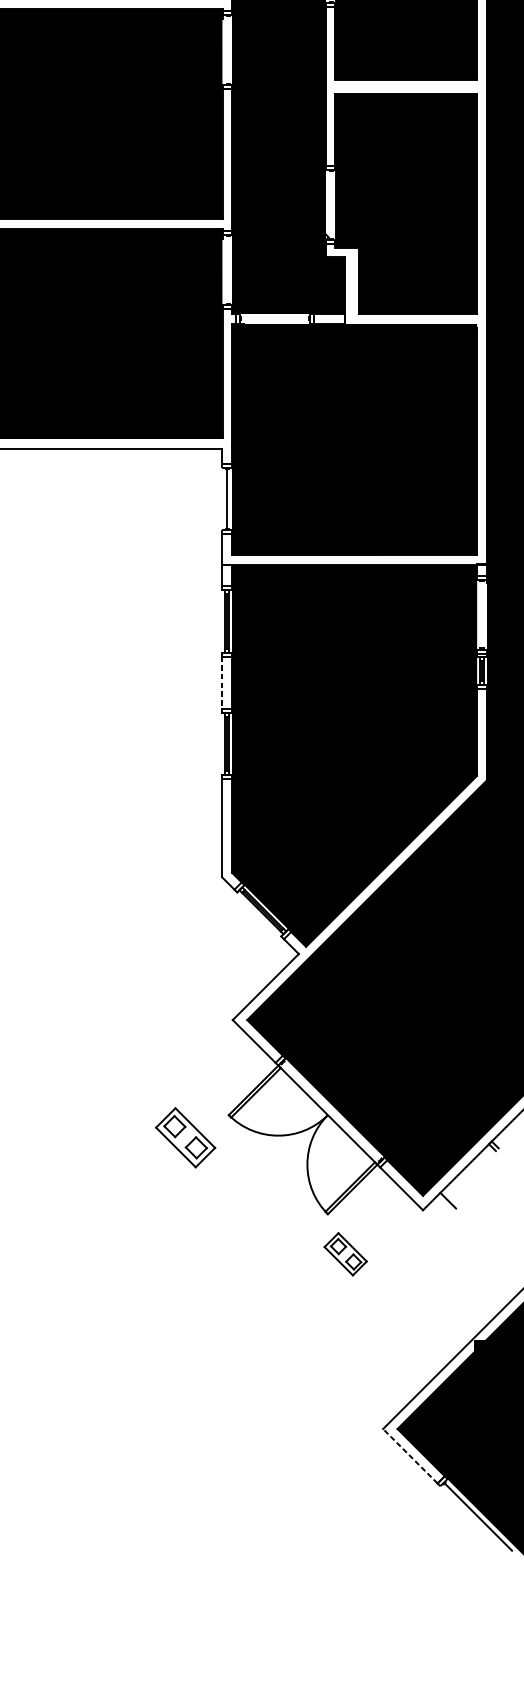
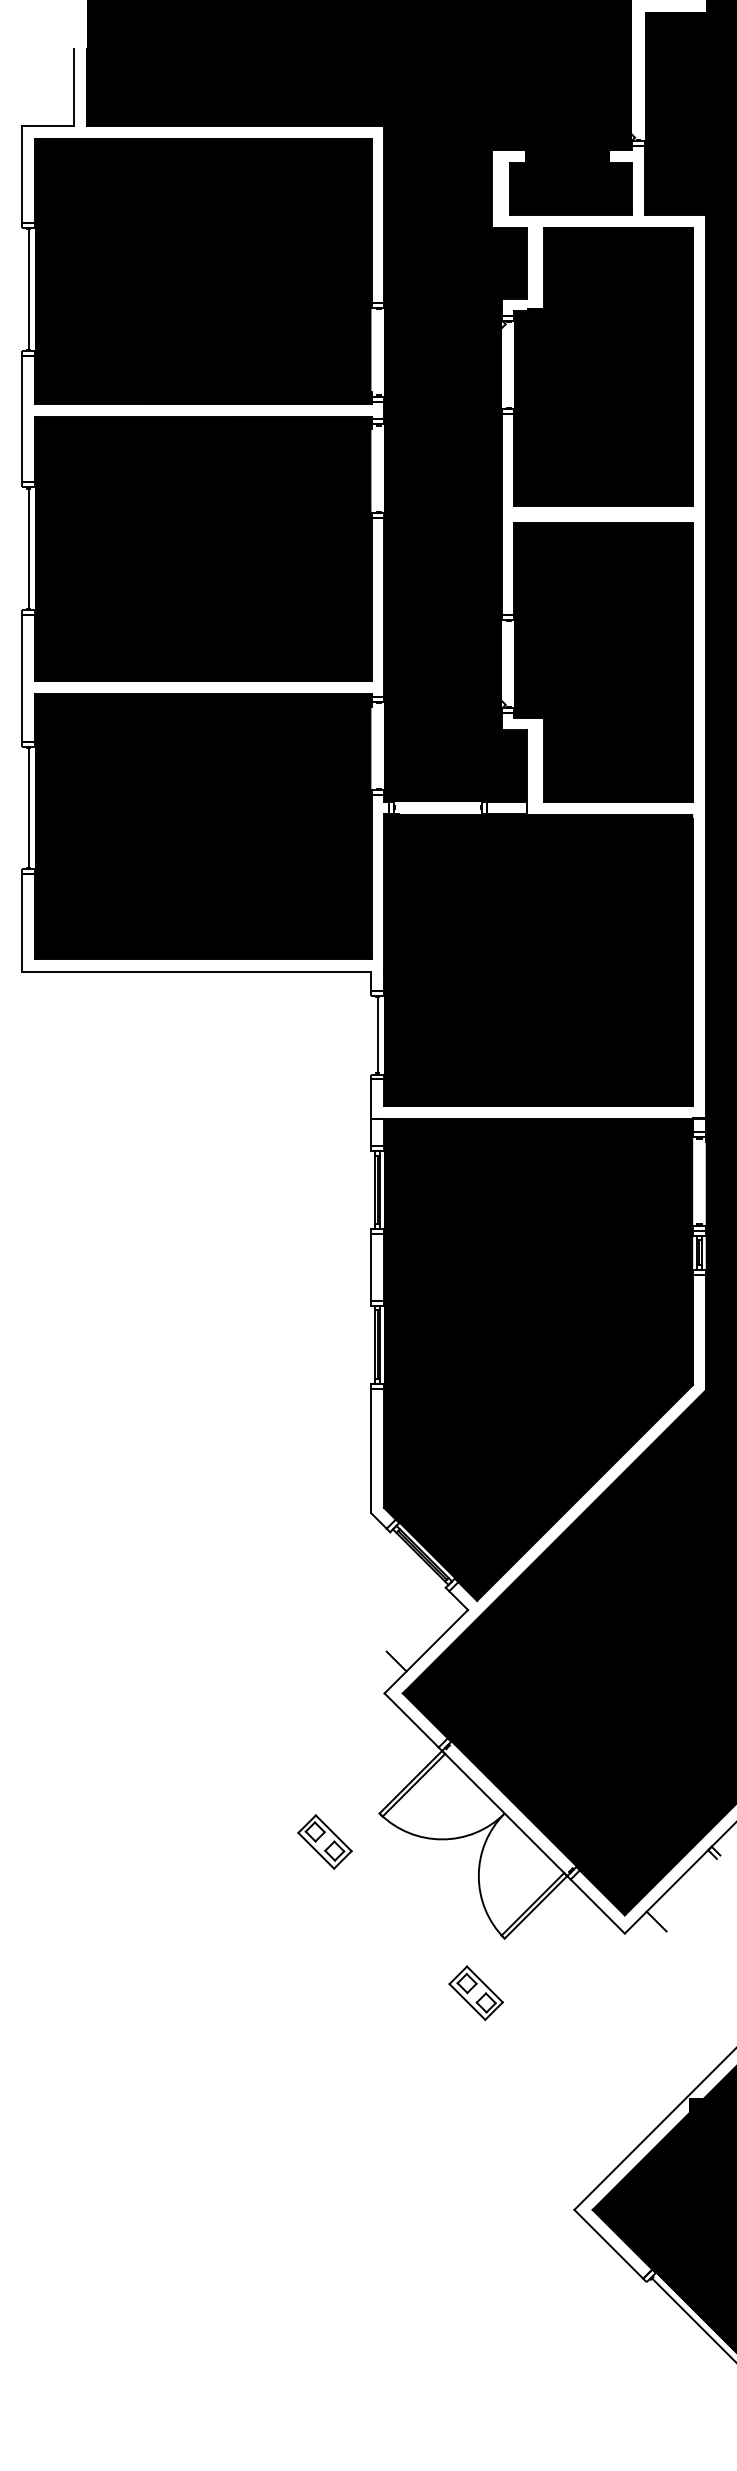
line: (222, 682) -> (371, 1267), dashed -> solid
line: (242, 994) -> (396, 1661), added
part: (185, 1137) -> (324, 1841), size x0.71
part: (345, 1253) -> (475, 1992), moved
line: (410, 1456) -> (608, 2244), dashed -> solid

